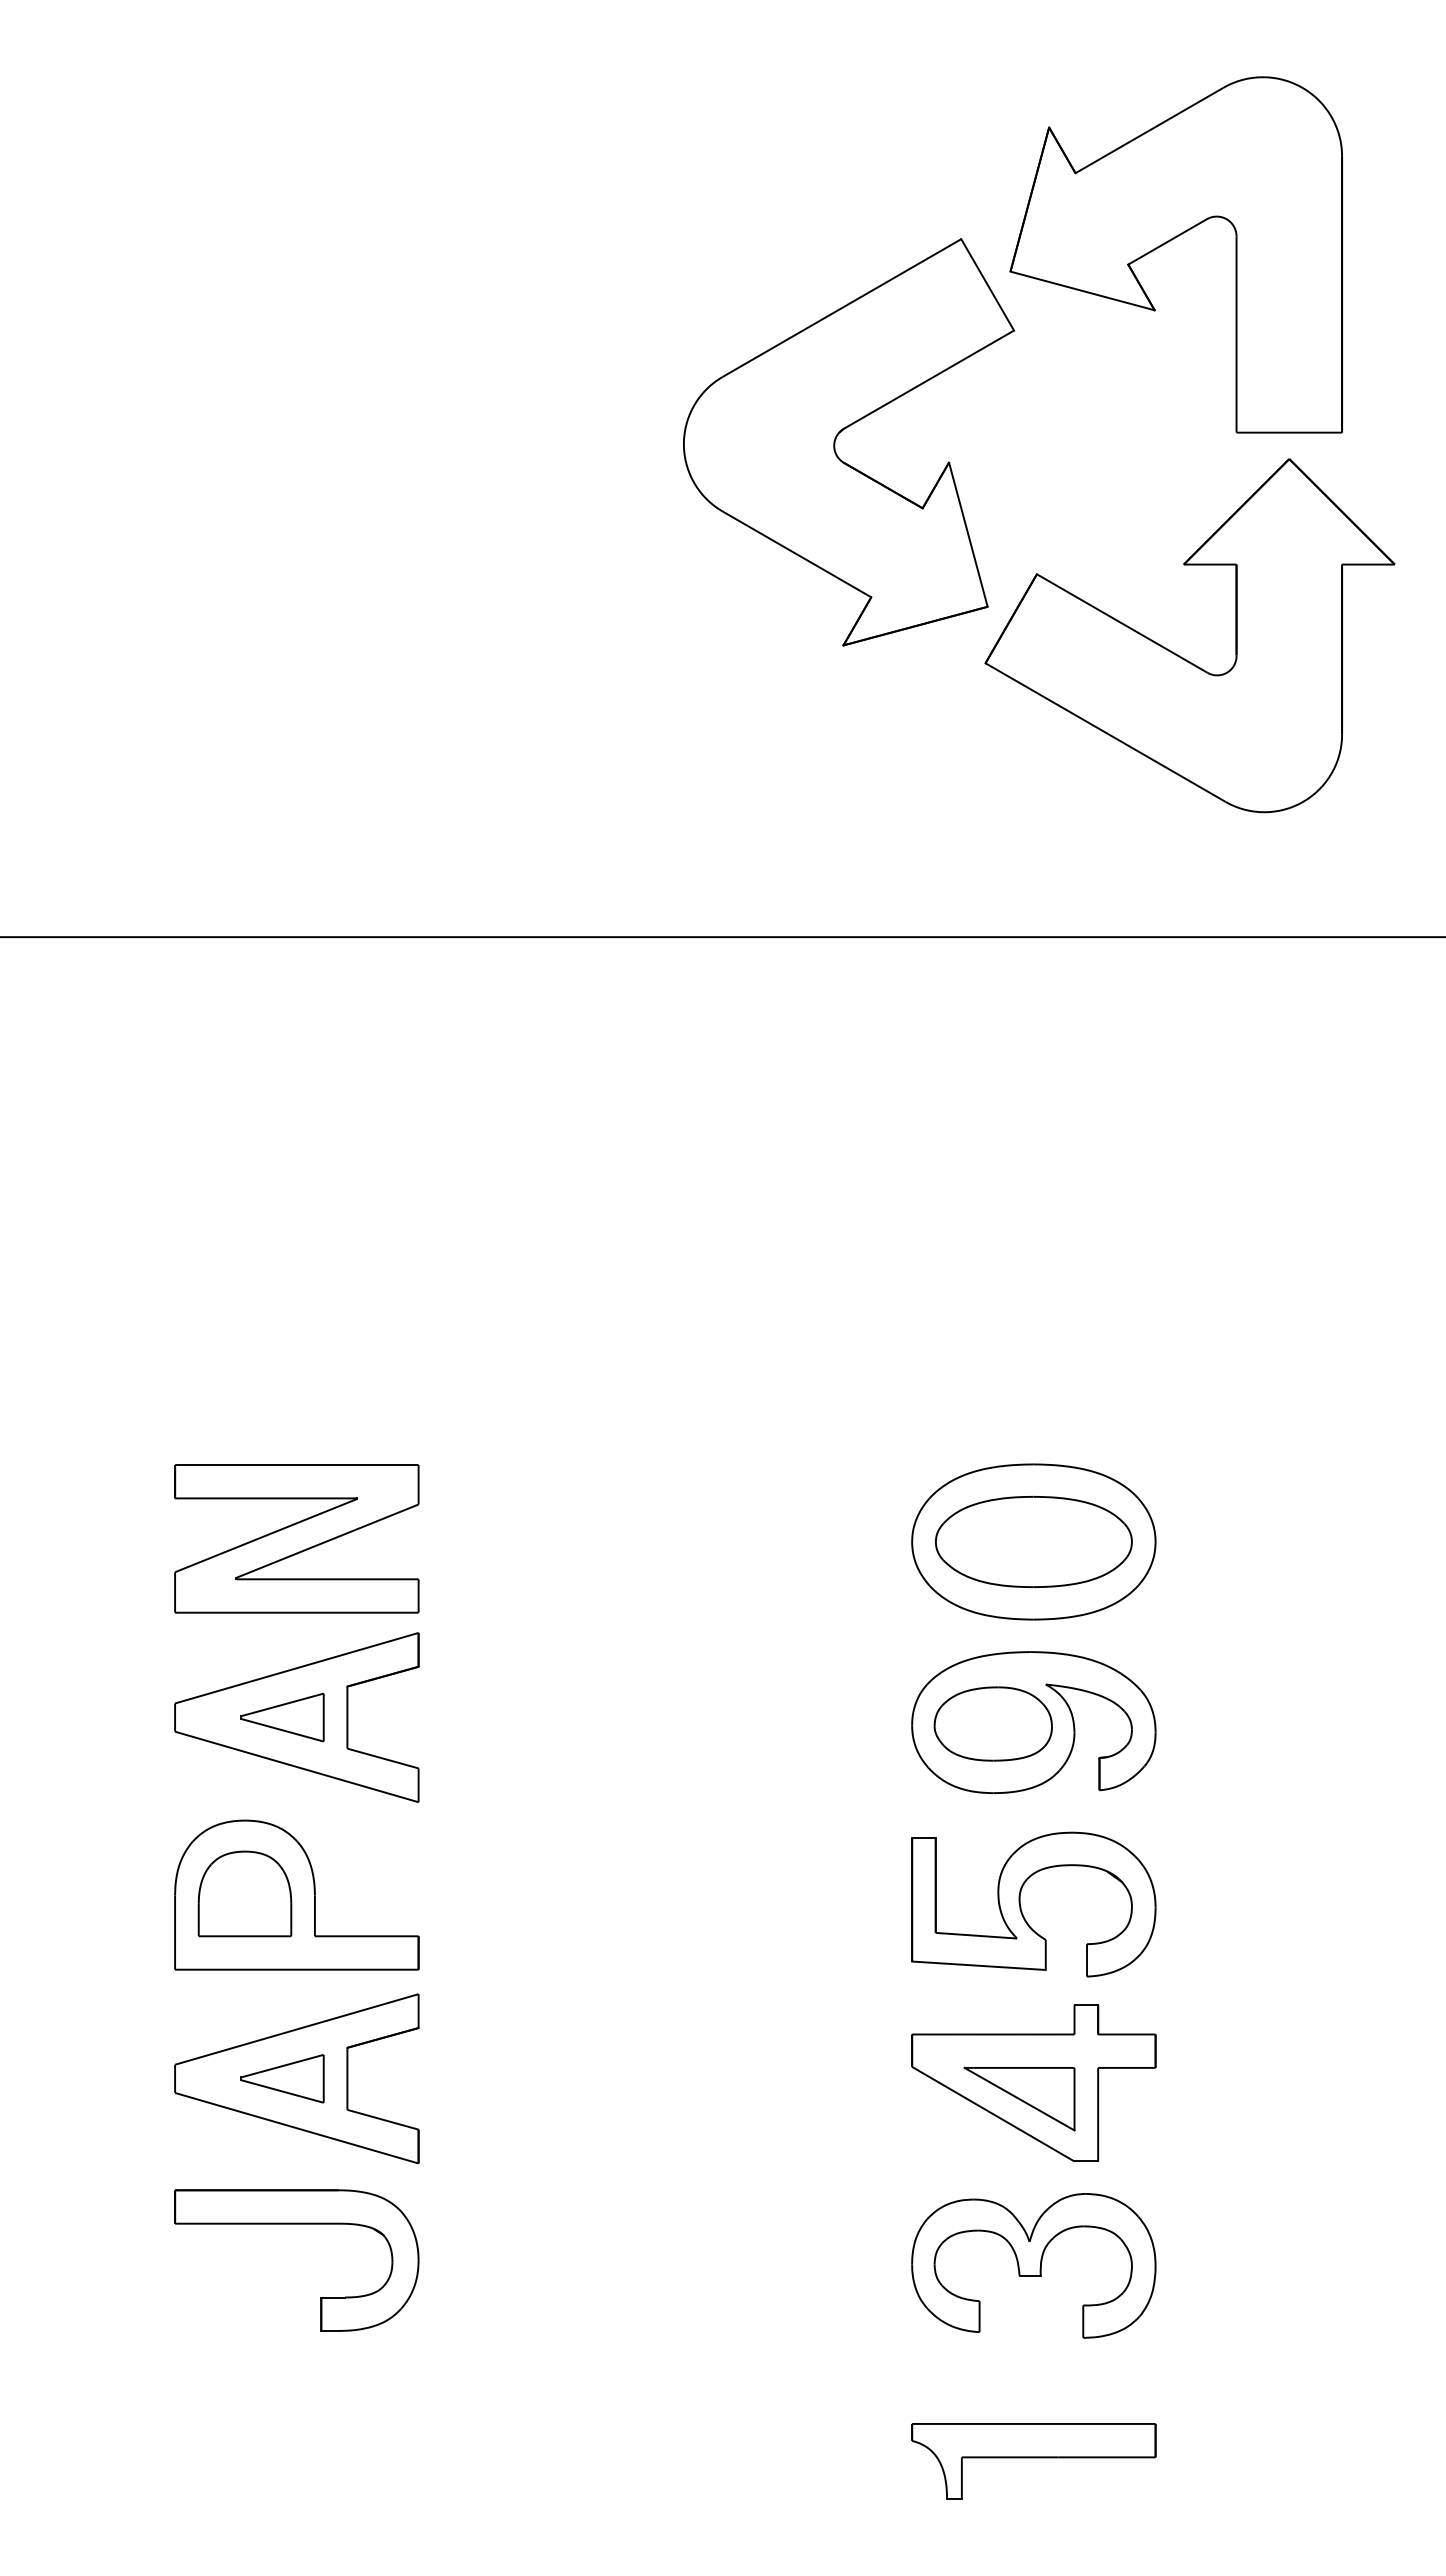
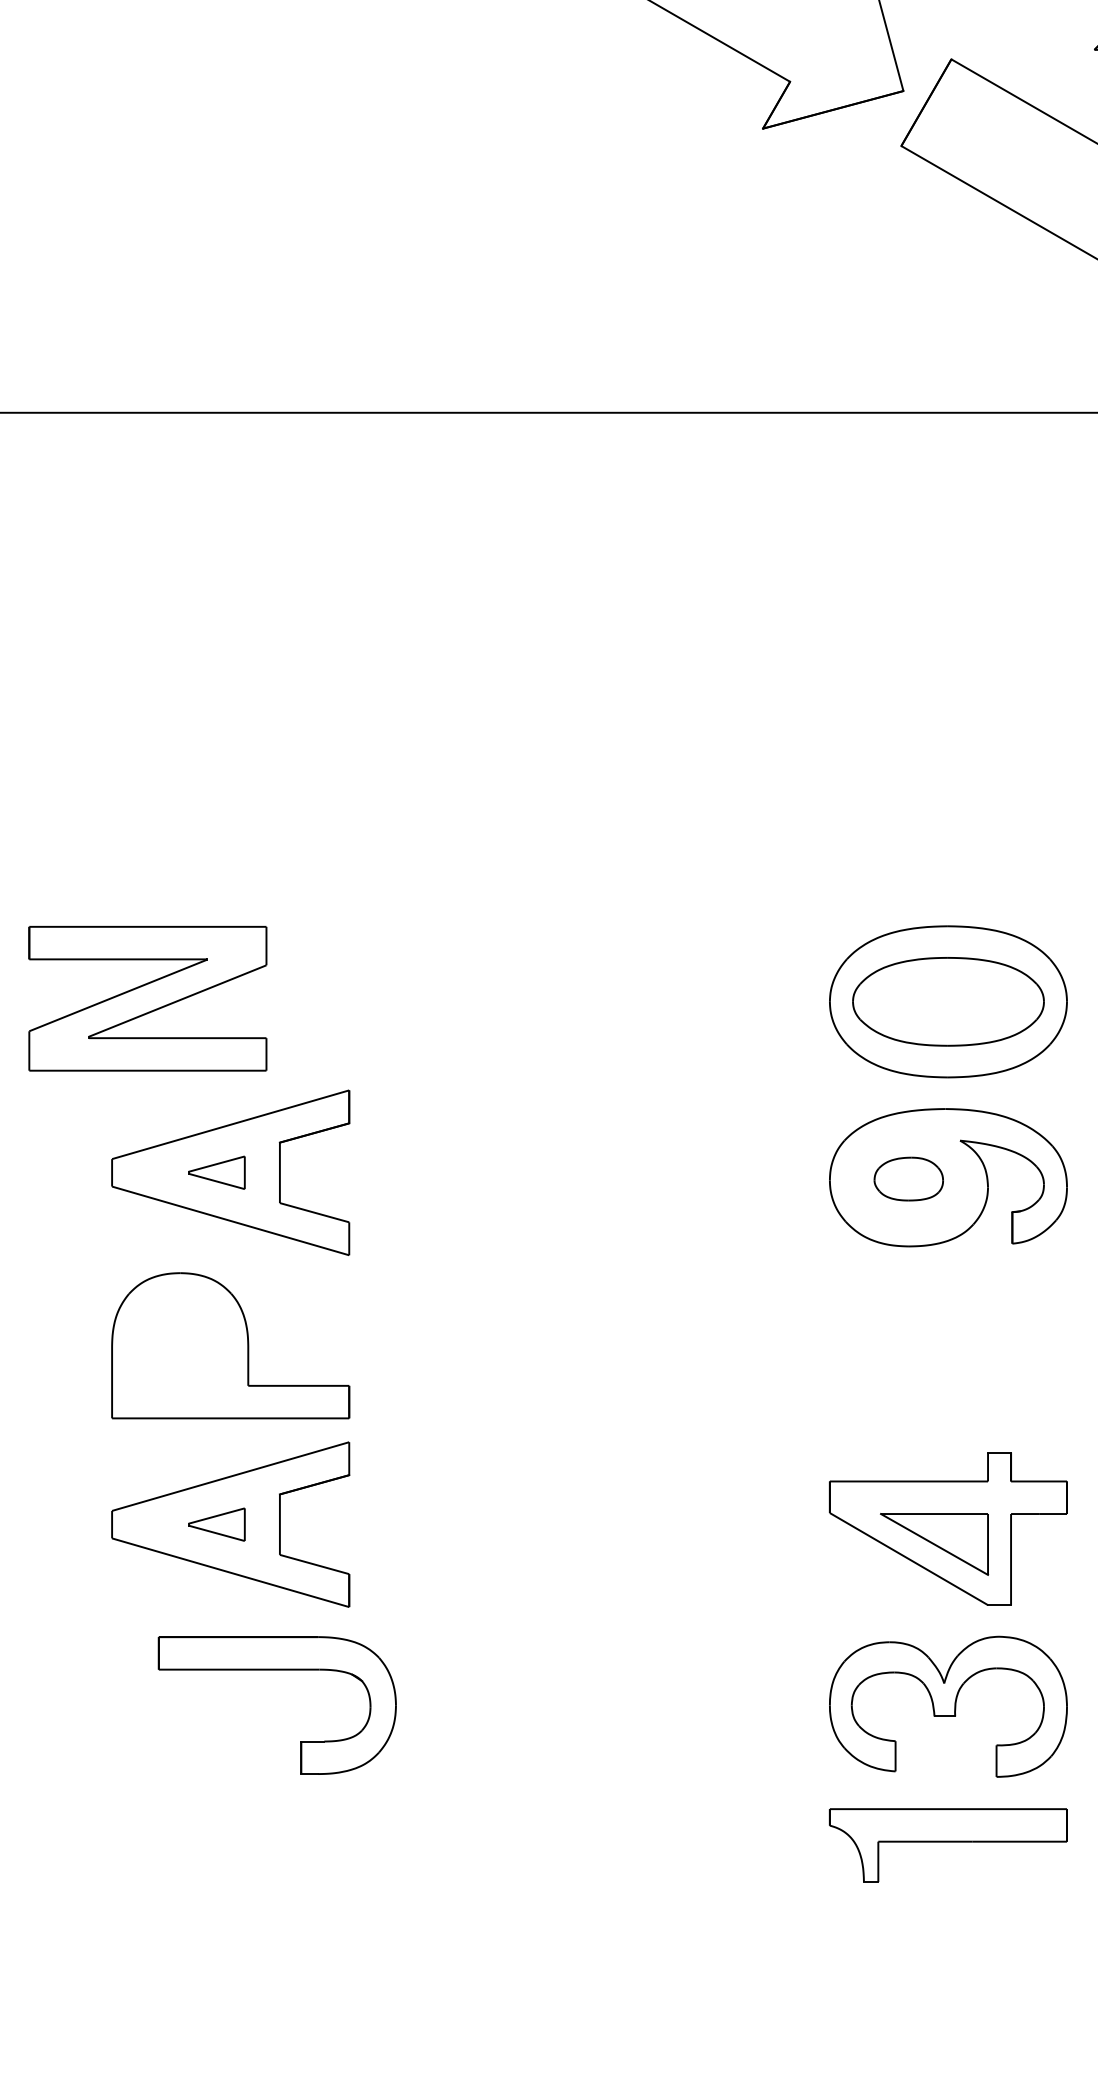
part: (296, 1538) -> (147, 998), moved
part: (282, 1717) -> (216, 1172), size x0.7
part: (992, 1723) -> (908, 1178), size x0.6
part: (244, 1893) -> (179, 1344), removed
part: (1021, 1906) -> (936, 1356), removed
part: (282, 2078) -> (216, 1524), size x0.7
part: (296, 2224) -> (277, 1670), moved
part: (1033, 2461) -> (948, 1845), moved

